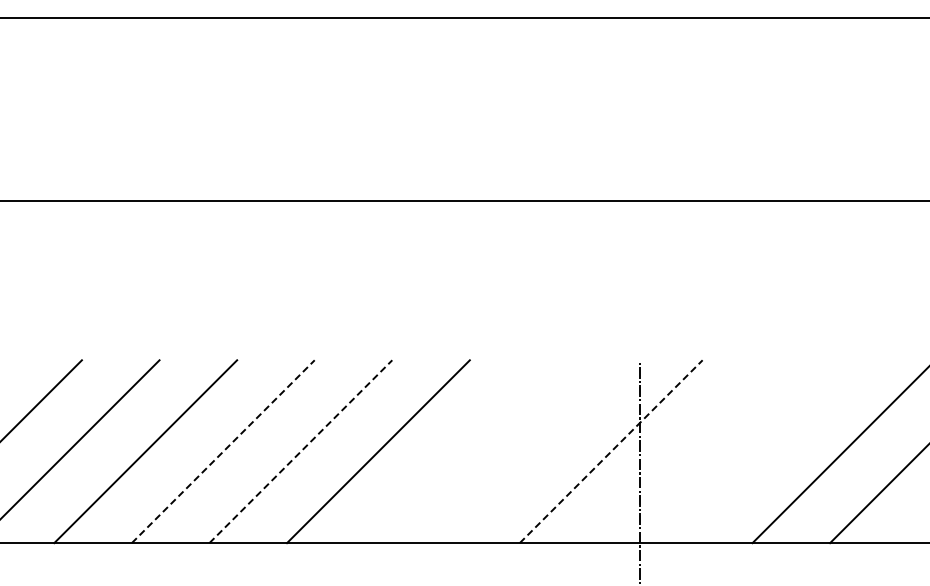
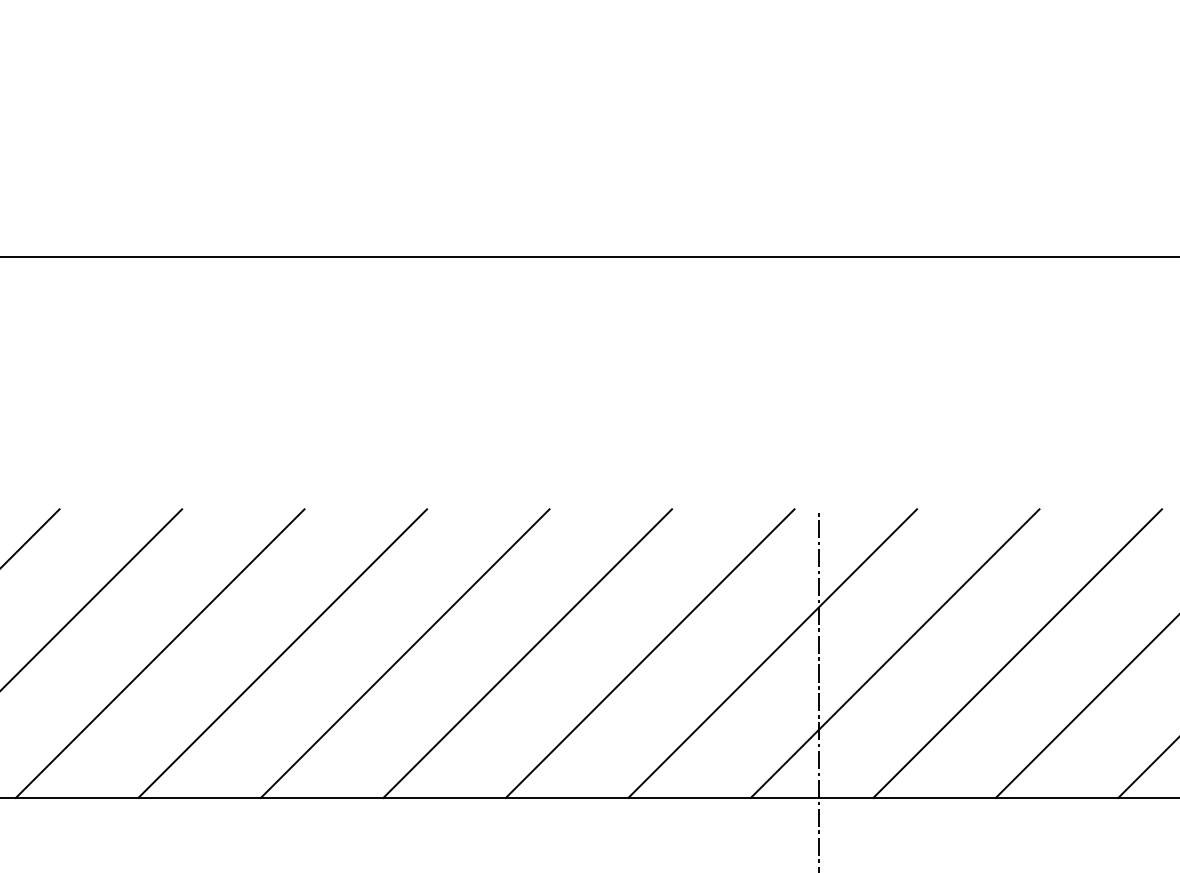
line: (223, 451) -> (160, 653), dashed -> solid
line: (301, 451) -> (283, 653), dashed -> solid
line: (455, 451) -> (526, 653), added
line: (533, 451) -> (649, 653), added
line: (611, 451) -> (773, 653), dashed -> solid
line: (688, 451) -> (894, 653), added
line: (765, 451) -> (1016, 653), added

